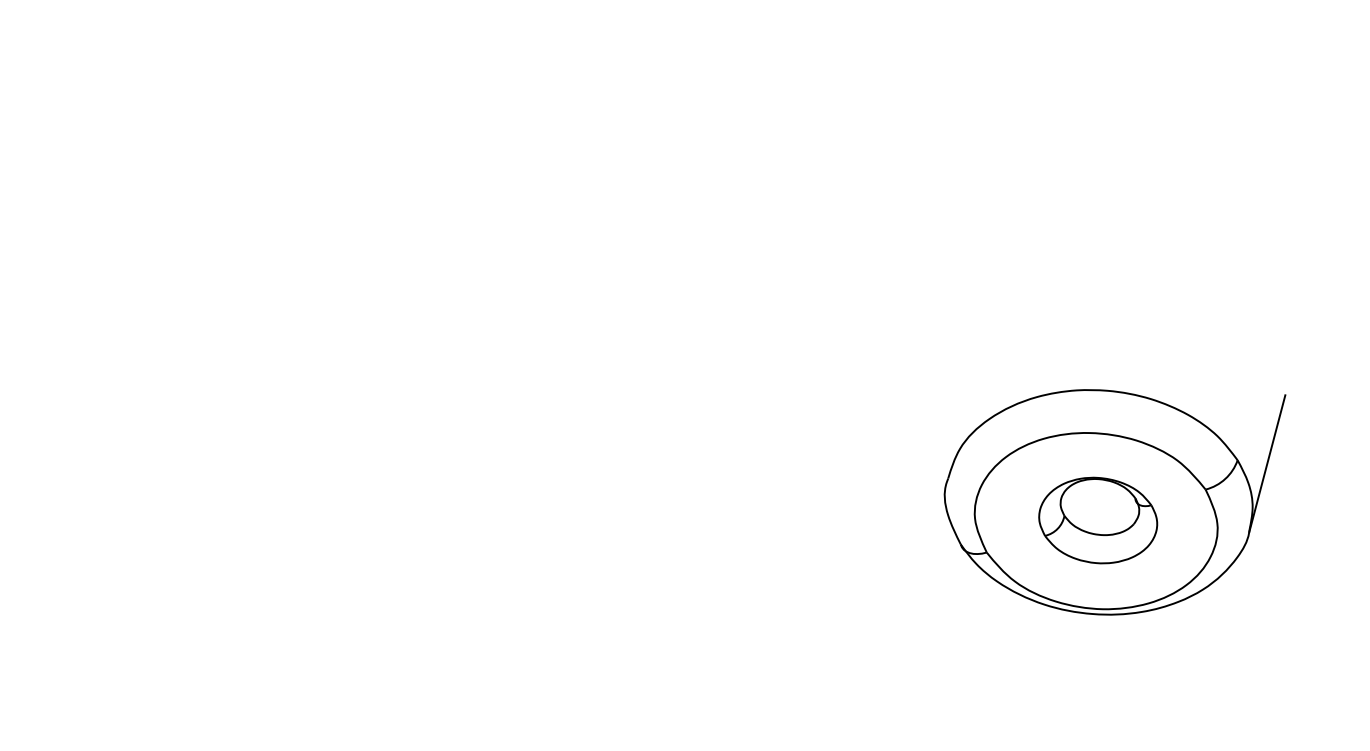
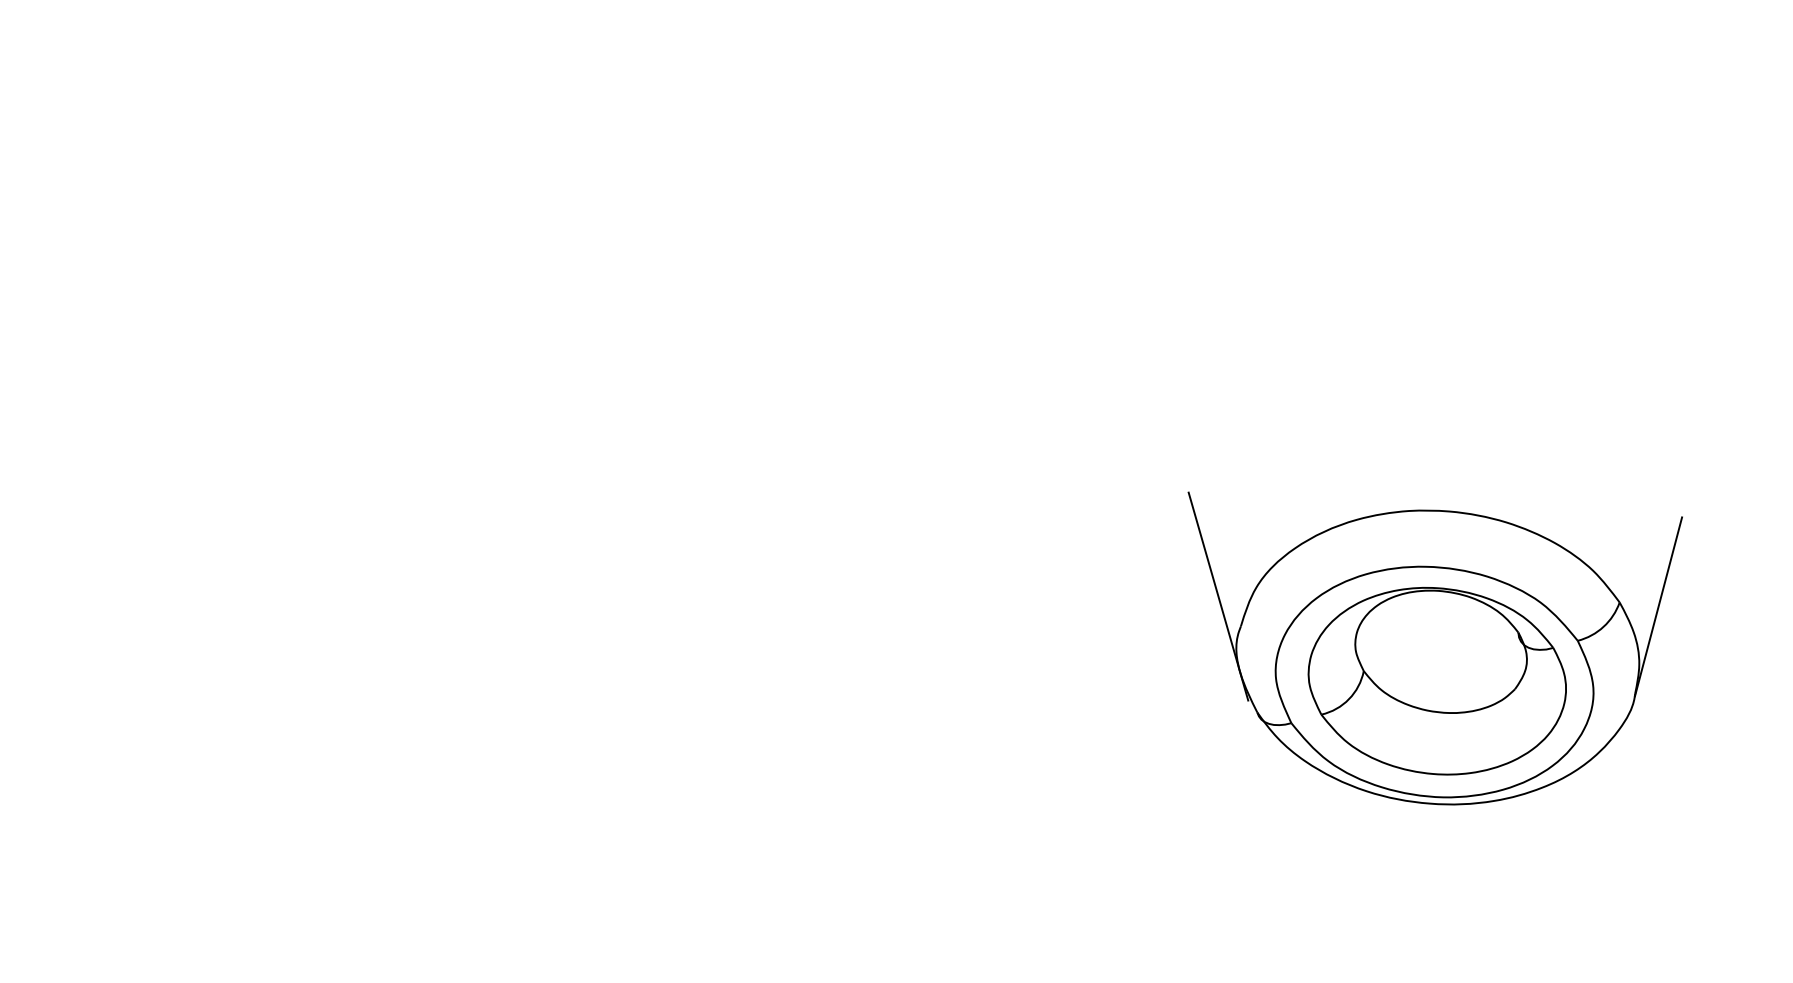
line: (931, 455) -> (1218, 596), added
part: (1097, 520) -> (1436, 681), size x1.67

